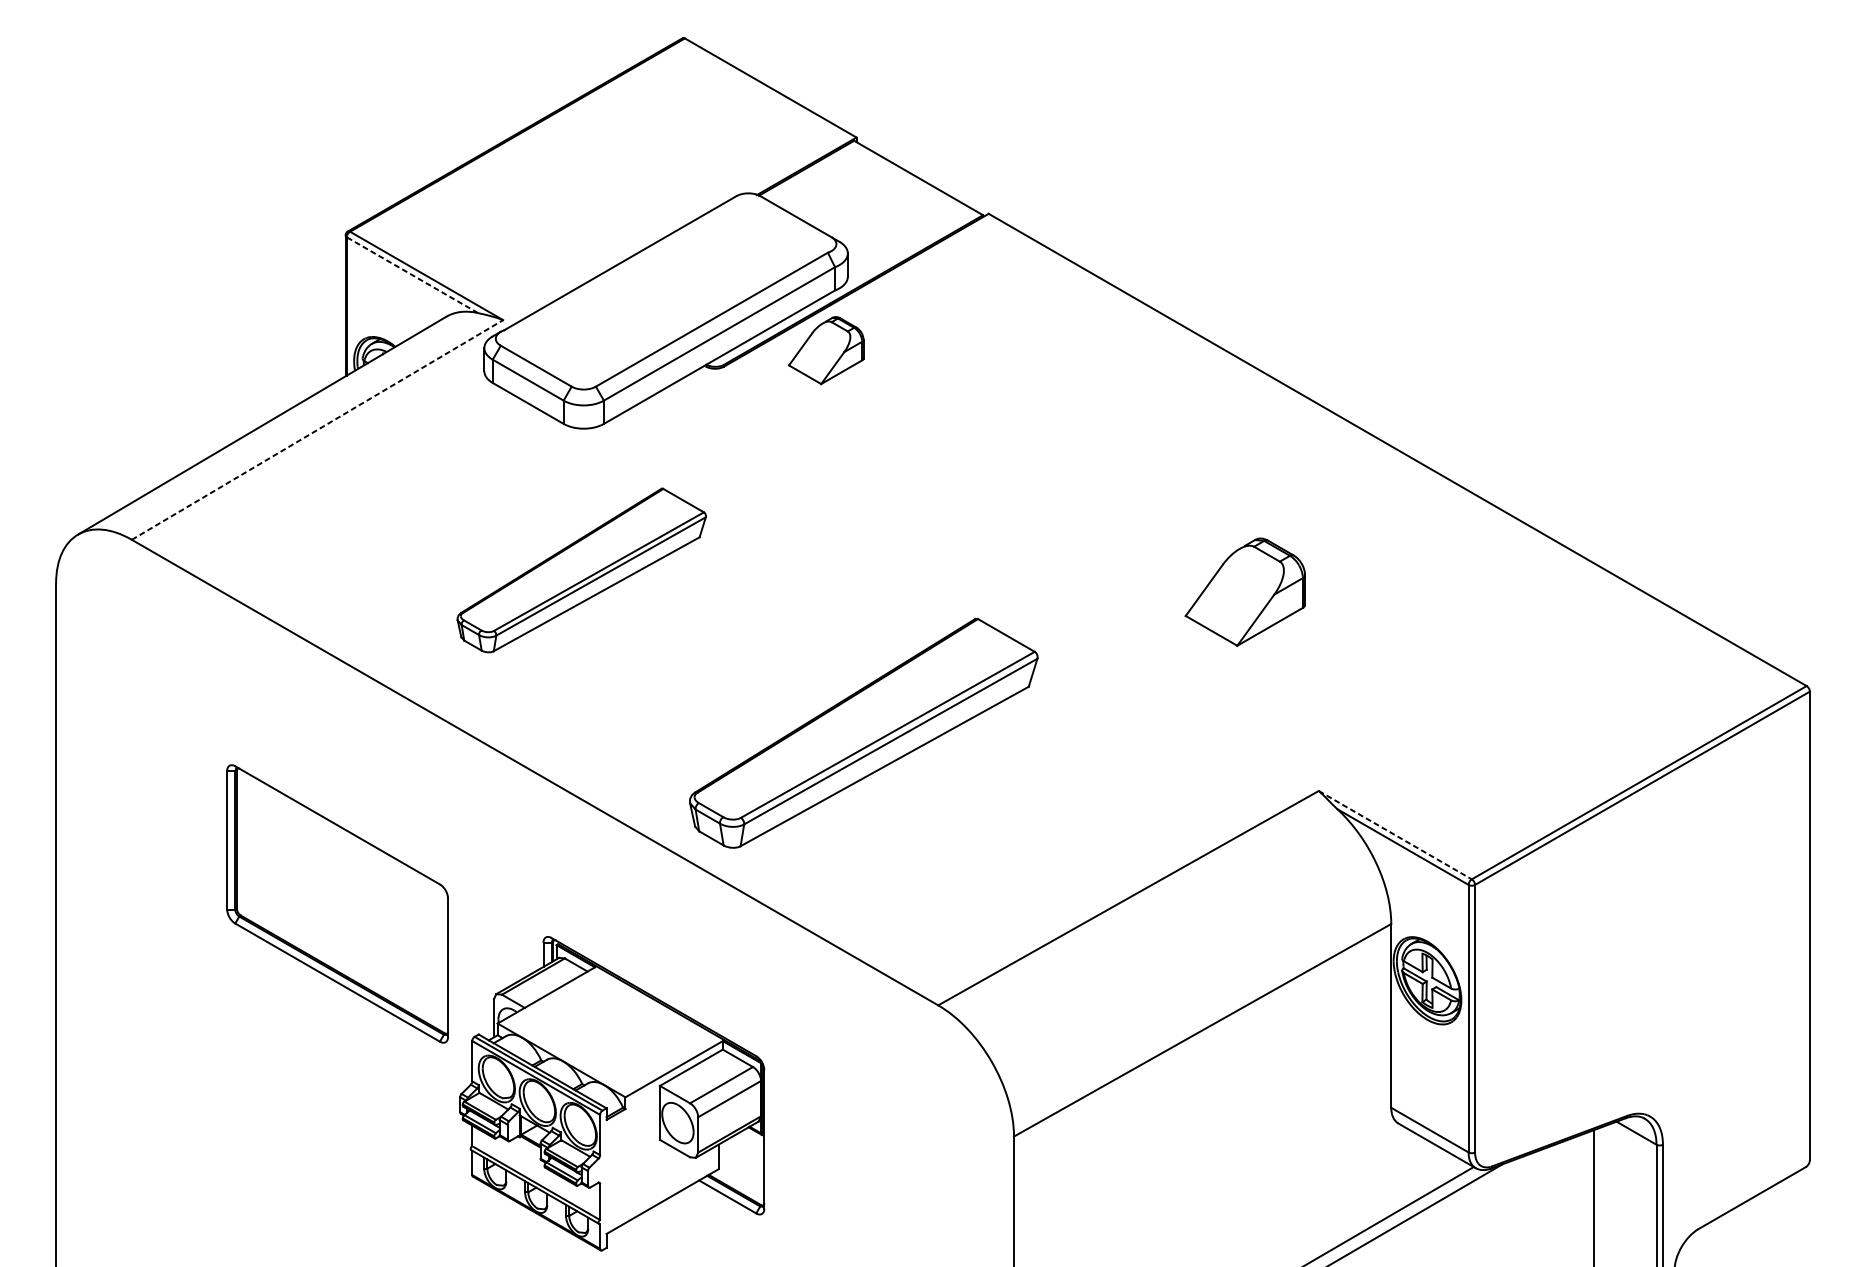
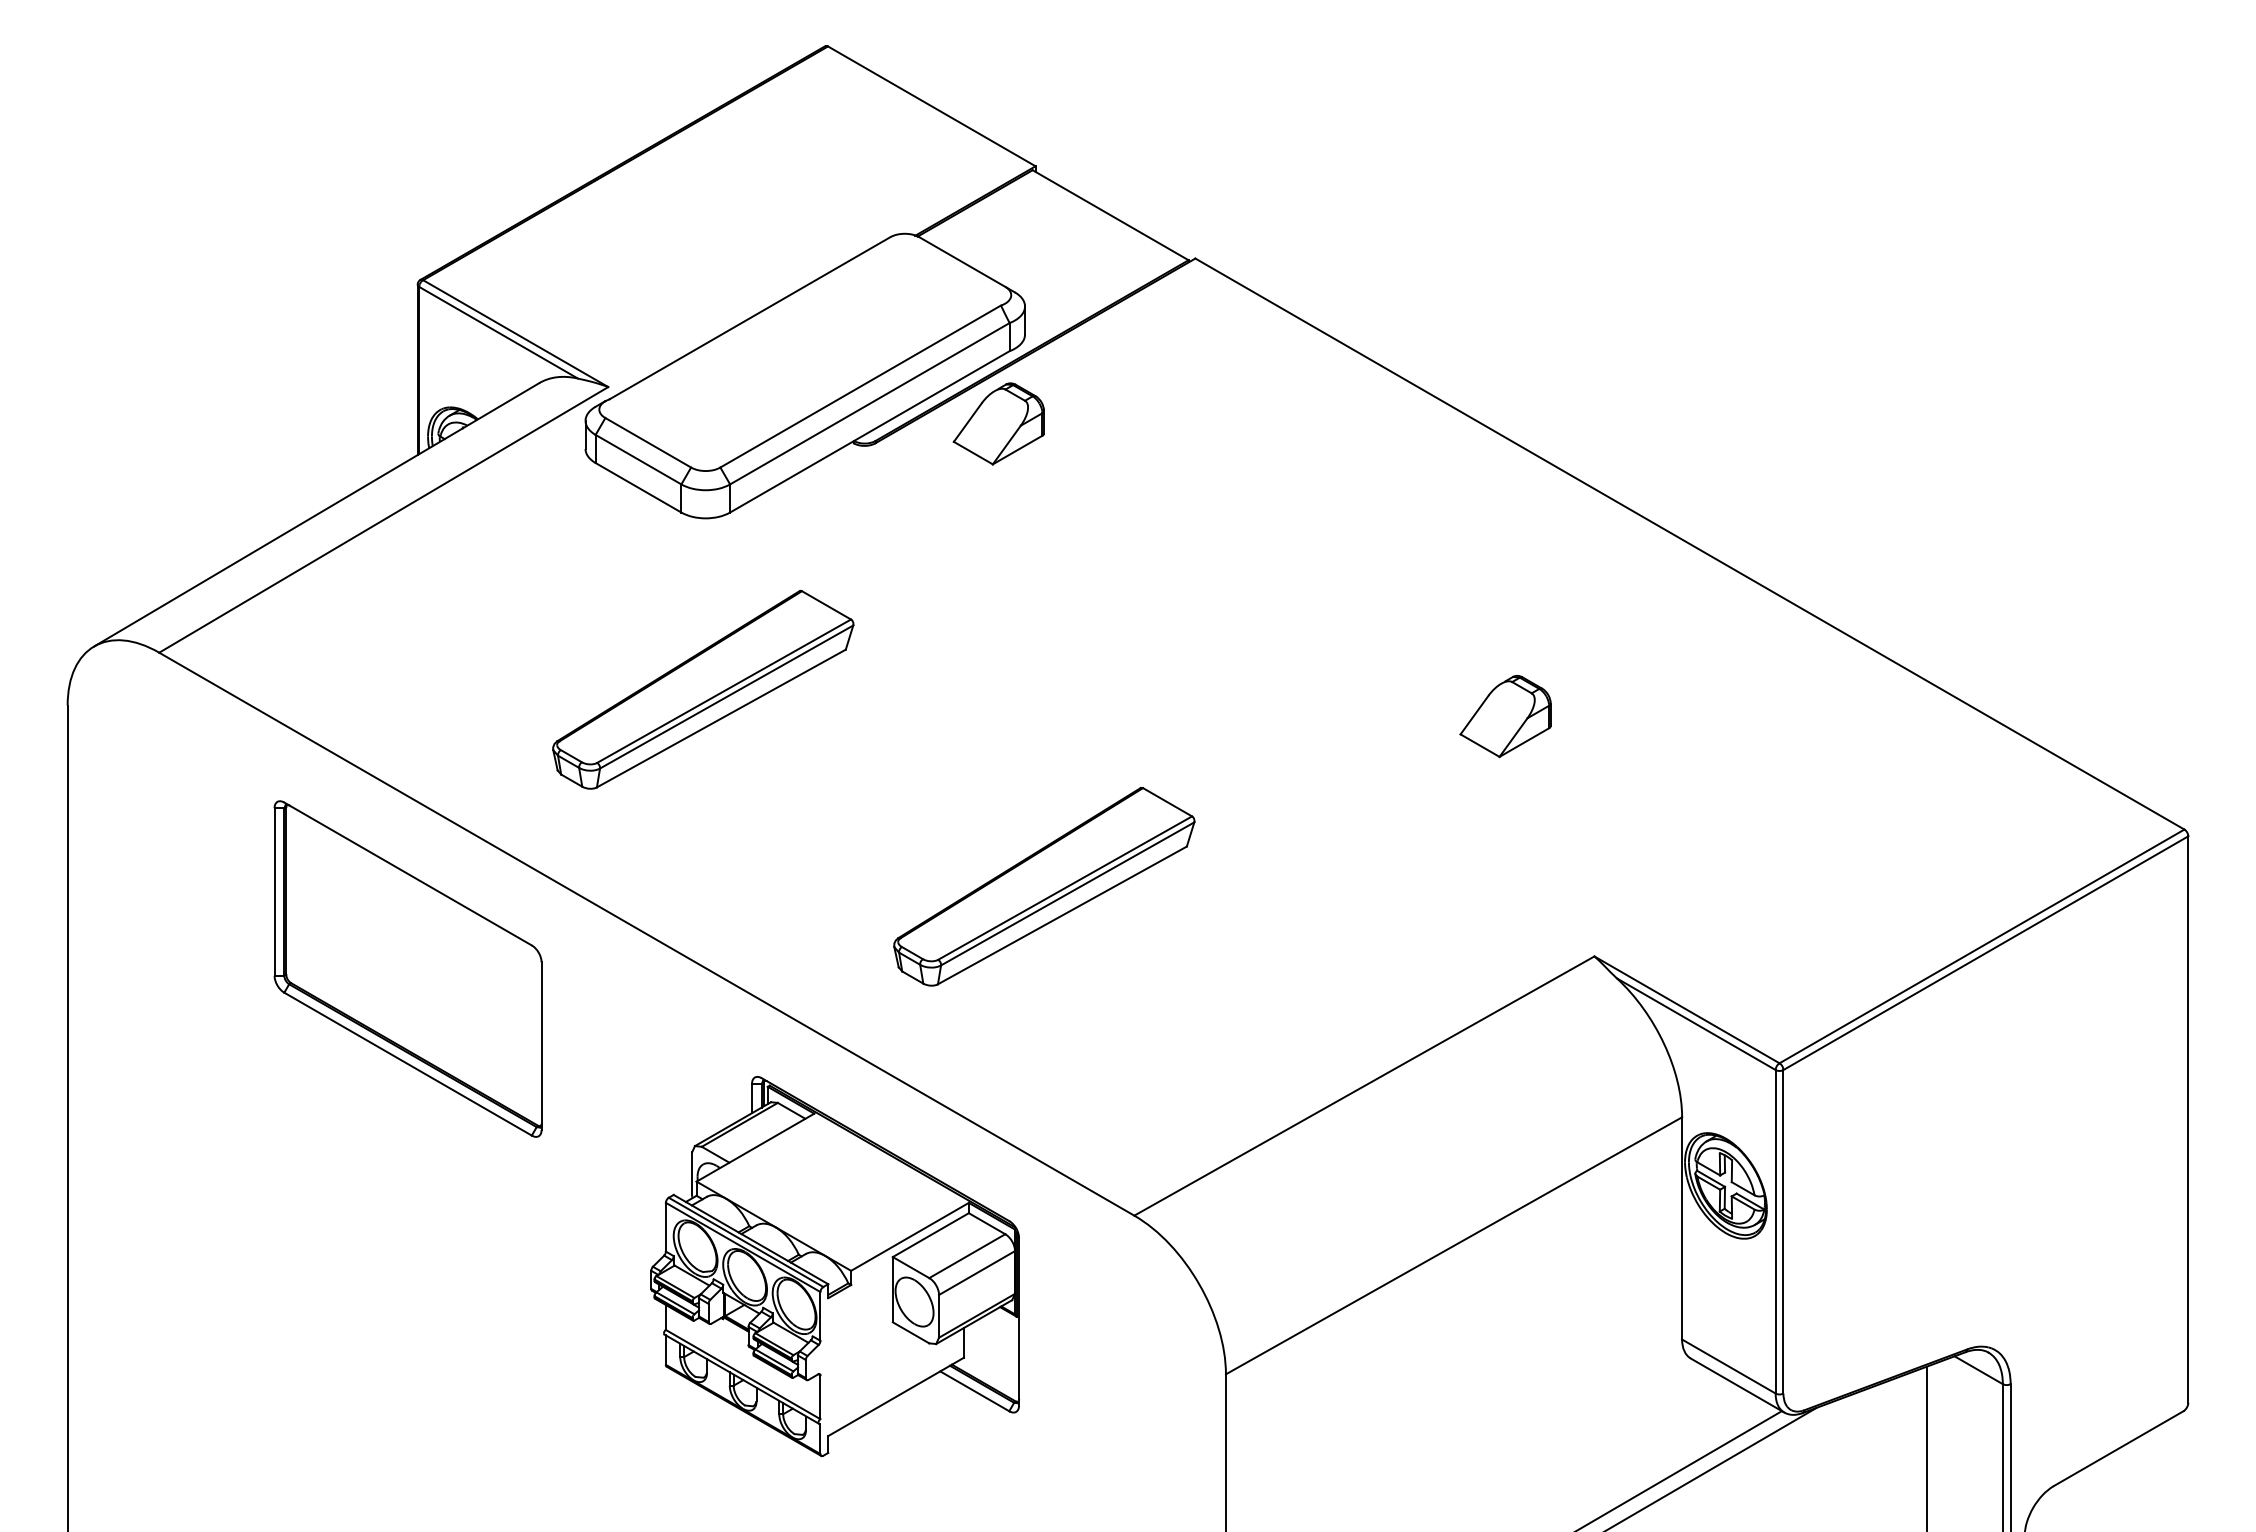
line: (412, 274) -> (498, 332), dashed -> solid
line: (317, 429) -> (383, 519), dashed -> solid
part: (1245, 592) -> (1505, 716), size x0.62
part: (863, 733) -> (1044, 886), size x0.71
line: (1395, 834) -> (1687, 1009), dashed -> solid
part: (337, 903) -> (407, 968), moved
part: (612, 1093) -> (835, 1266), moved

